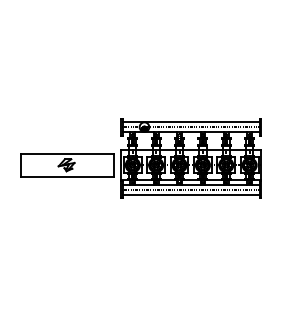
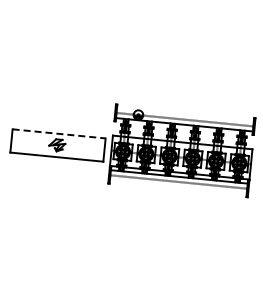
line: (190, 122) -> (184, 114), removed
line: (67, 153) -> (59, 133), solid -> dashed
line: (190, 194) -> (177, 186), removed

